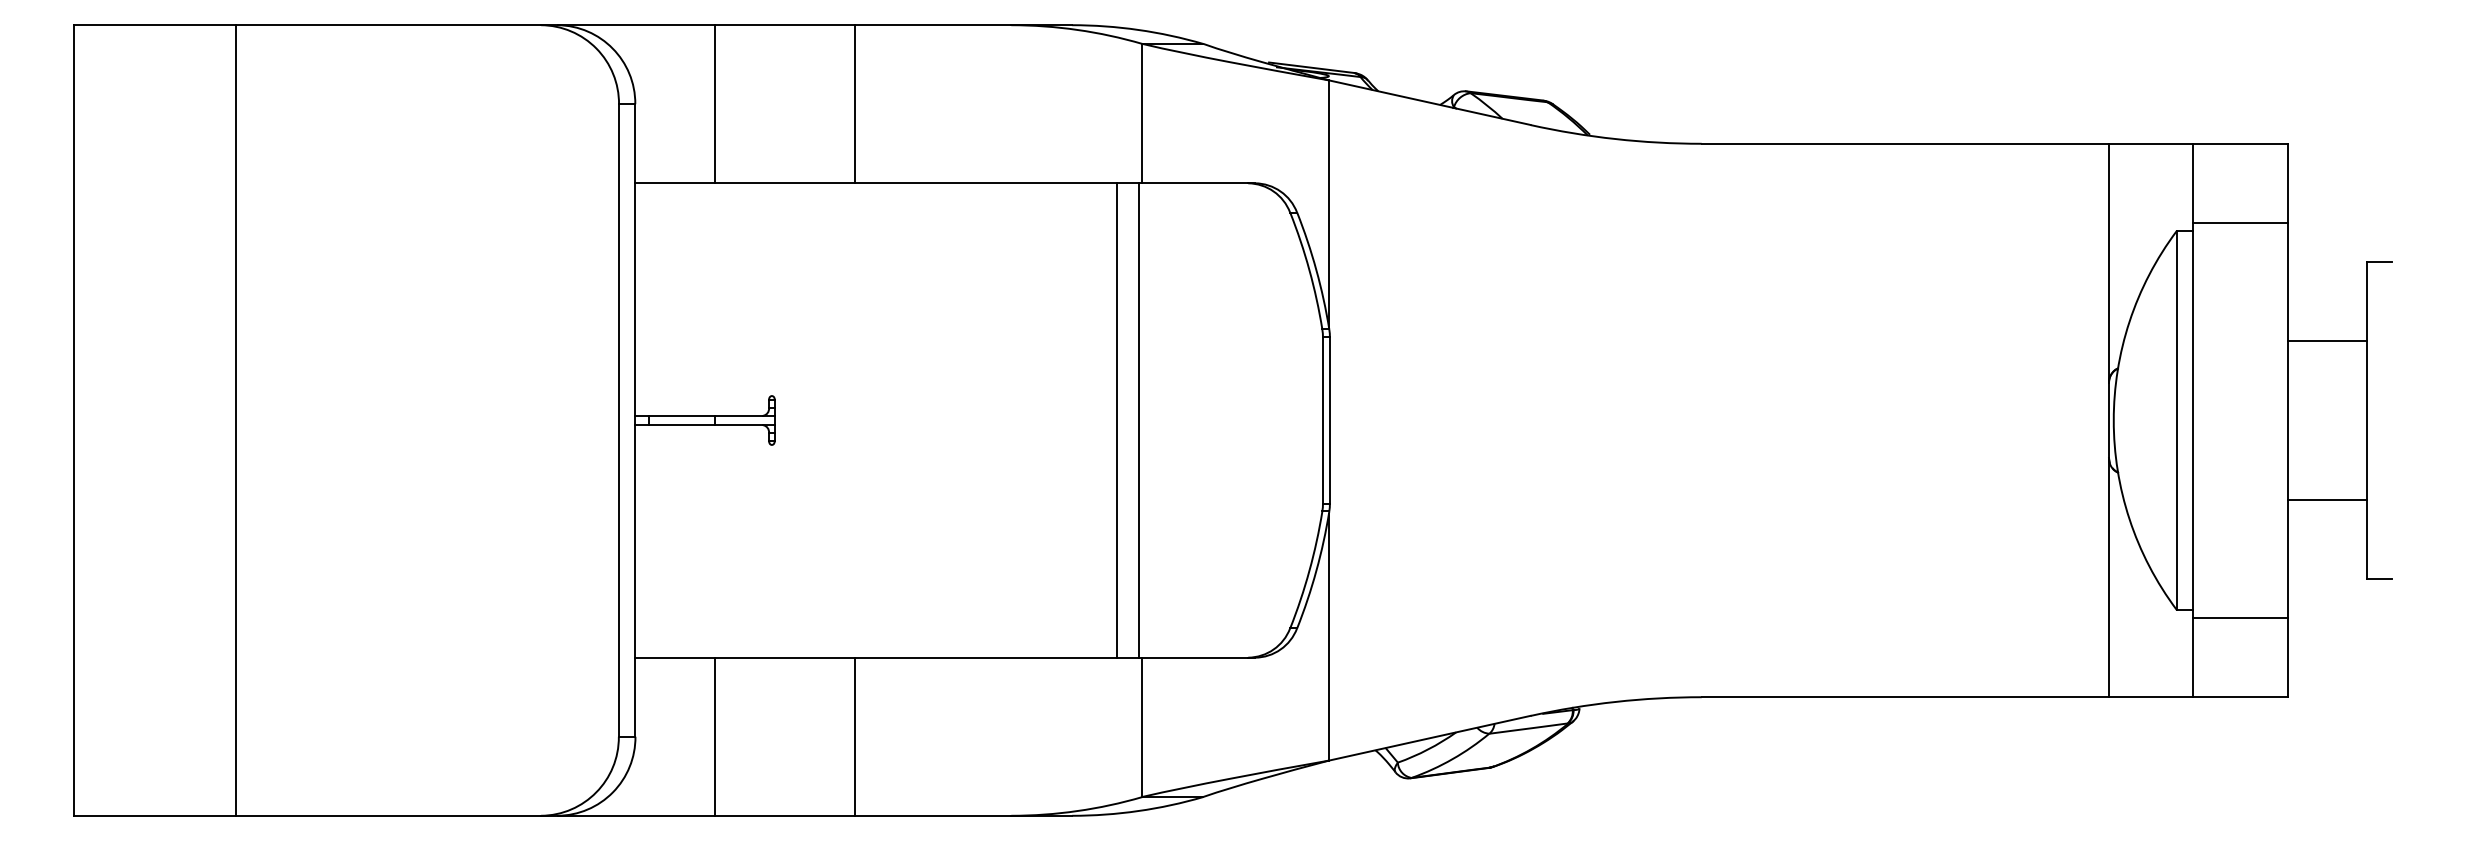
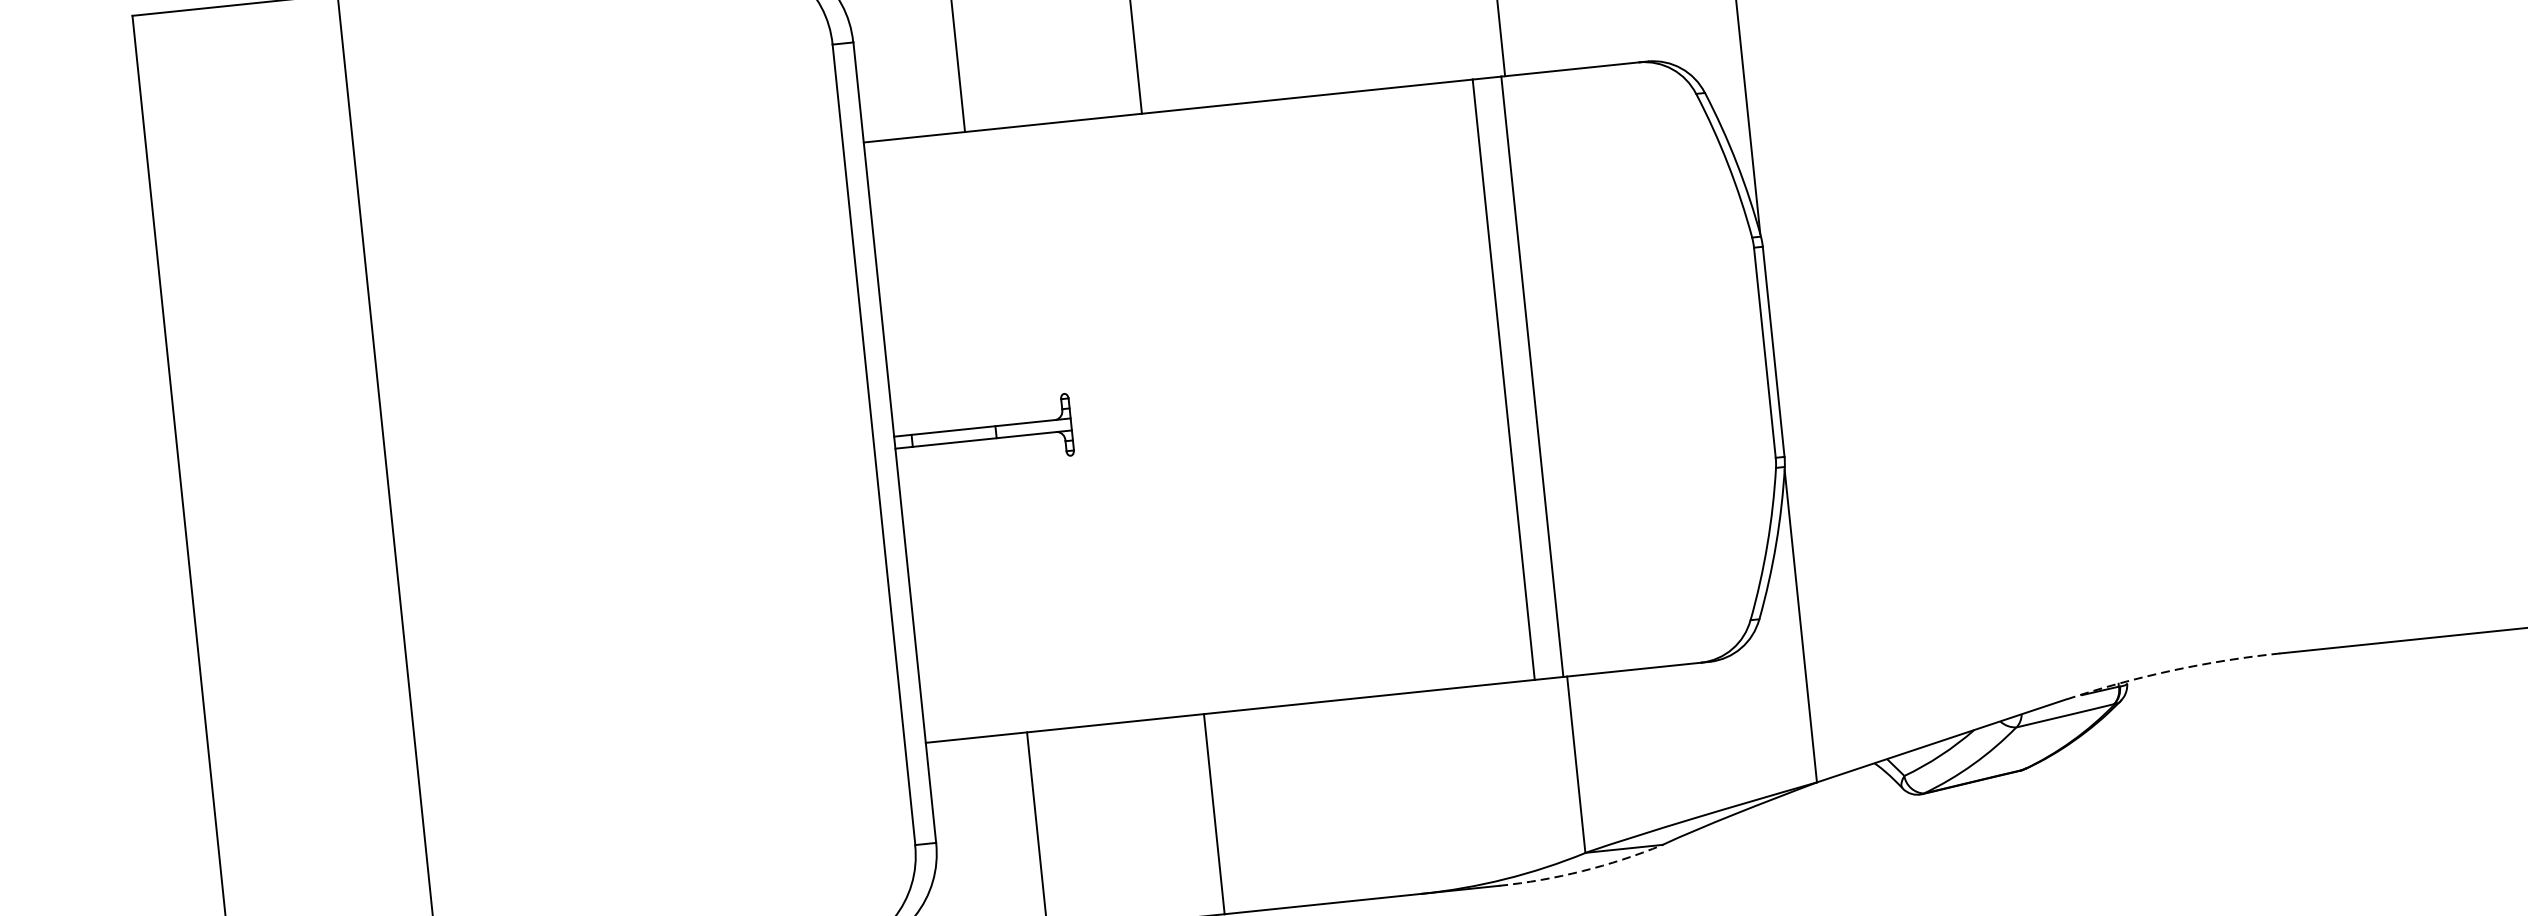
arc: (1615, 701) -> (2171, 670), solid -> dashed
arc: (1138, 811) -> (1582, 871), solid -> dashed

